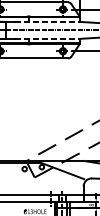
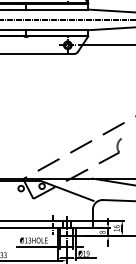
line: (47, 21) -> (49, 9), dashed -> solid
line: (47, 39) -> (49, 30), dashed -> solid

